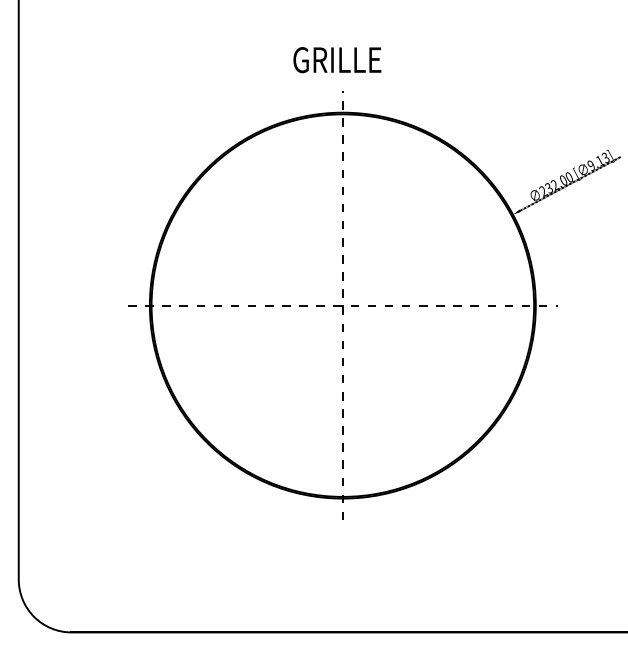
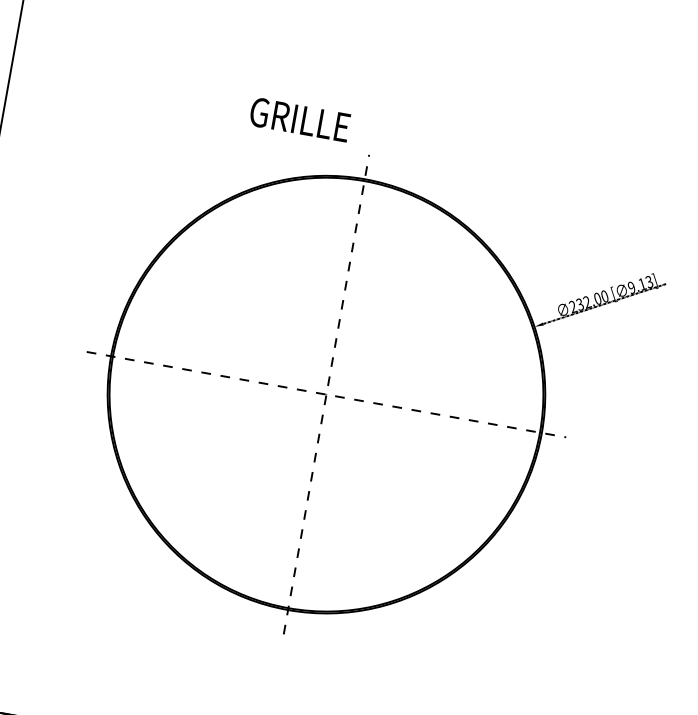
text: (337, 60) -> (300, 120), moved

